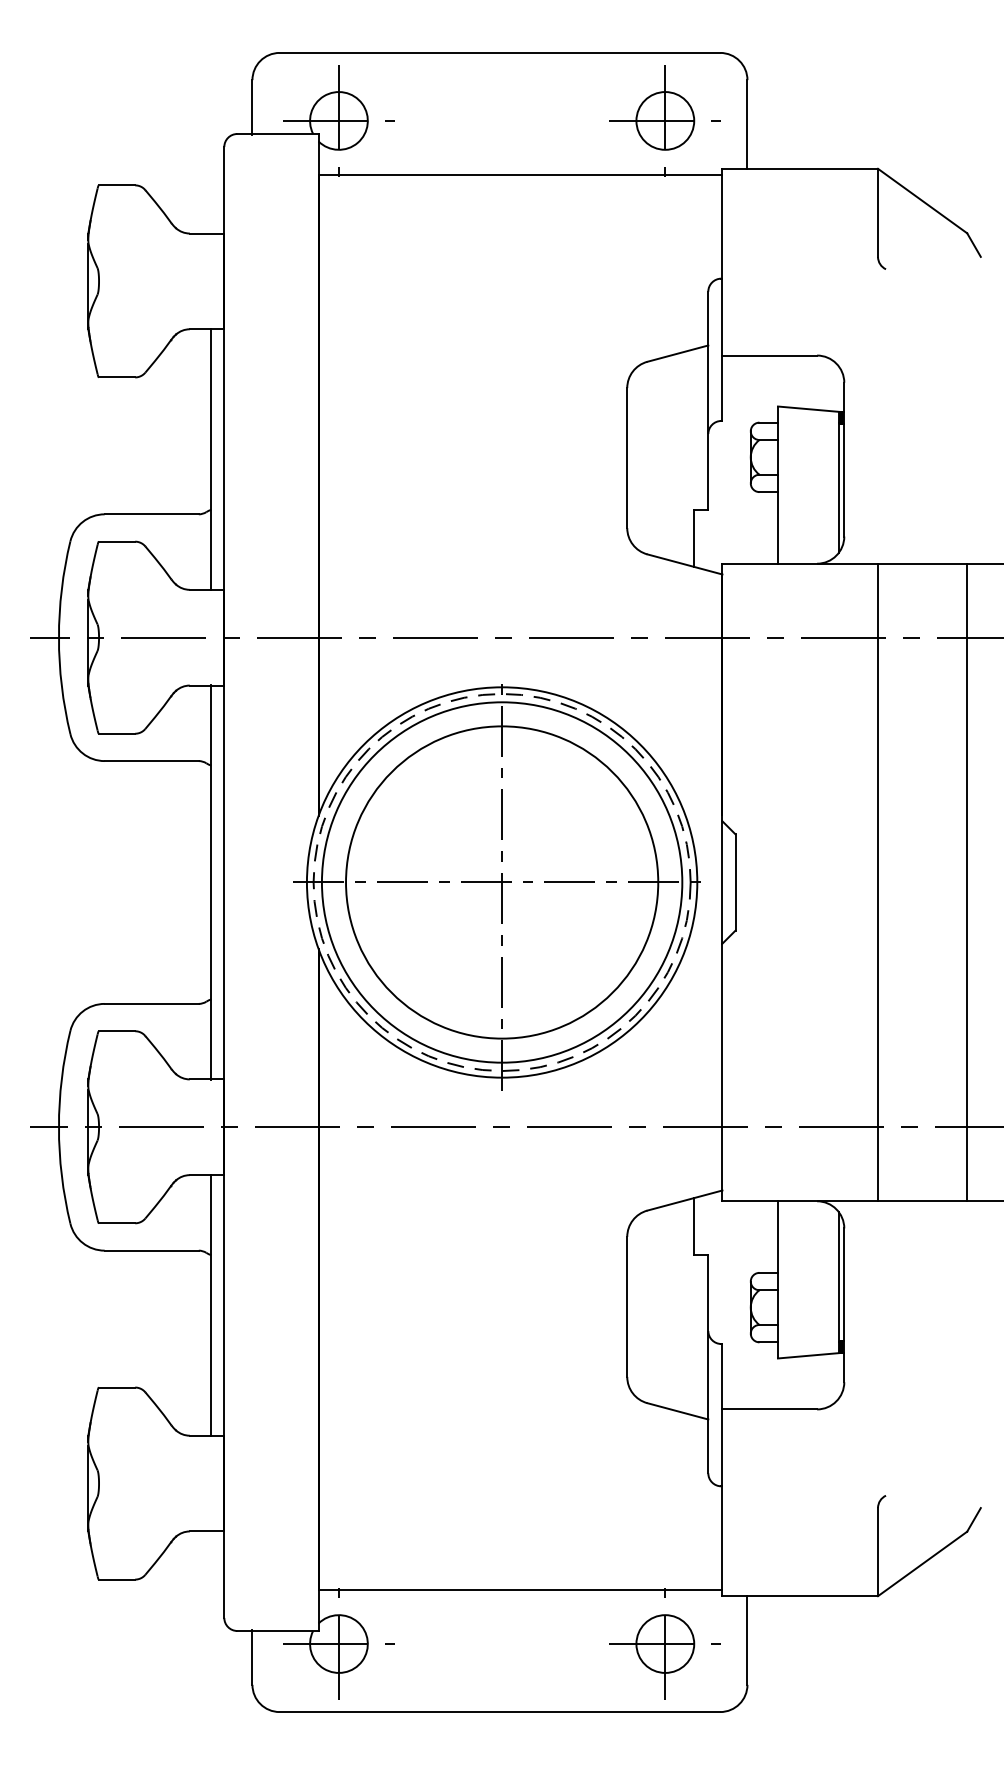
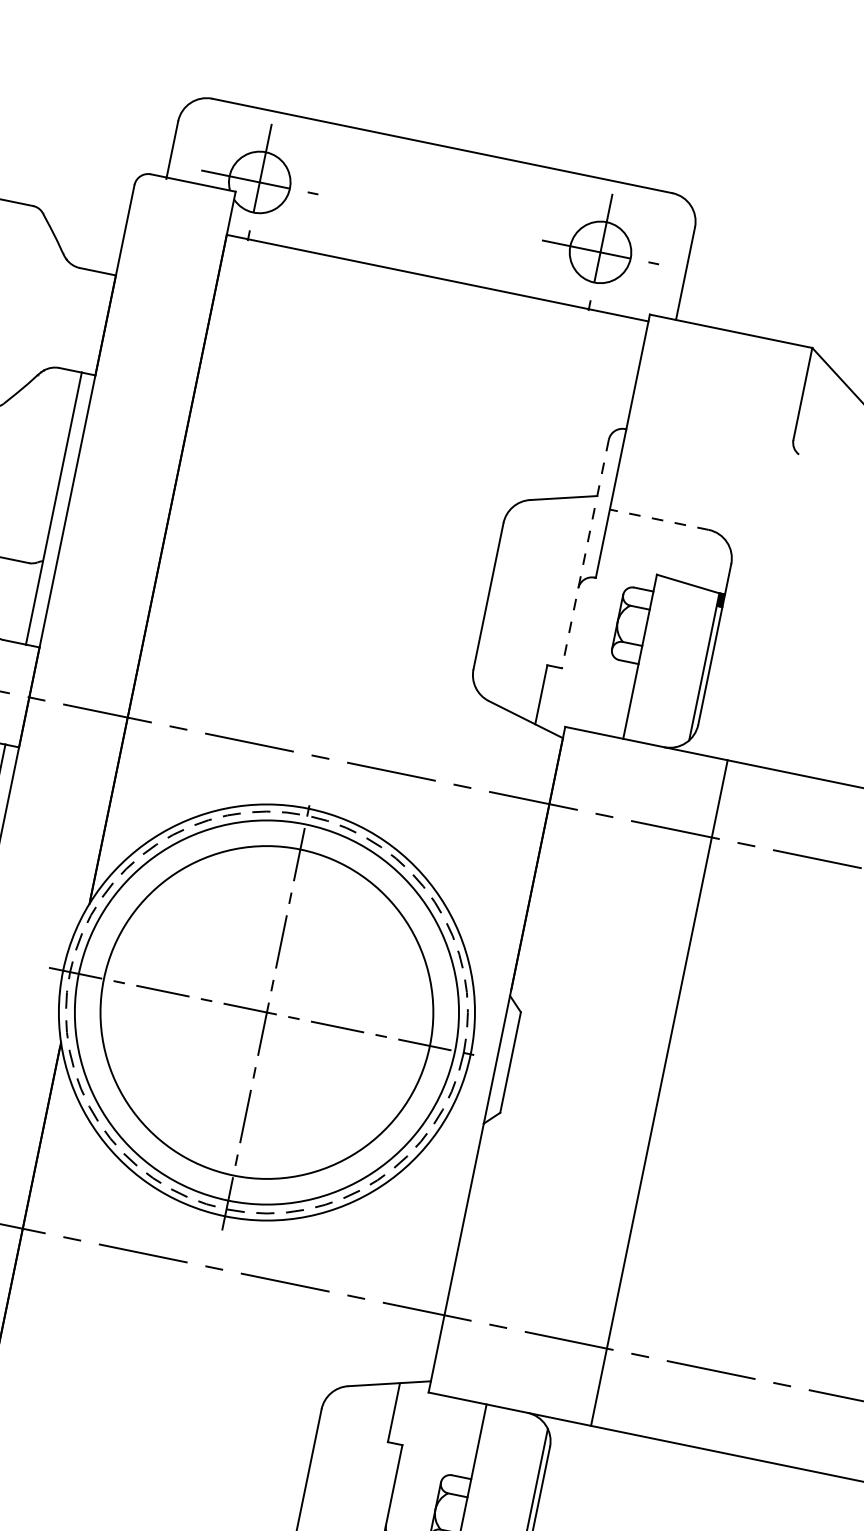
line: (769, 355) -> (659, 519), solid -> dashed
line: (708, 401) -> (585, 554), solid -> dashed
line: (967, 882) -> (752, 1112), removed

